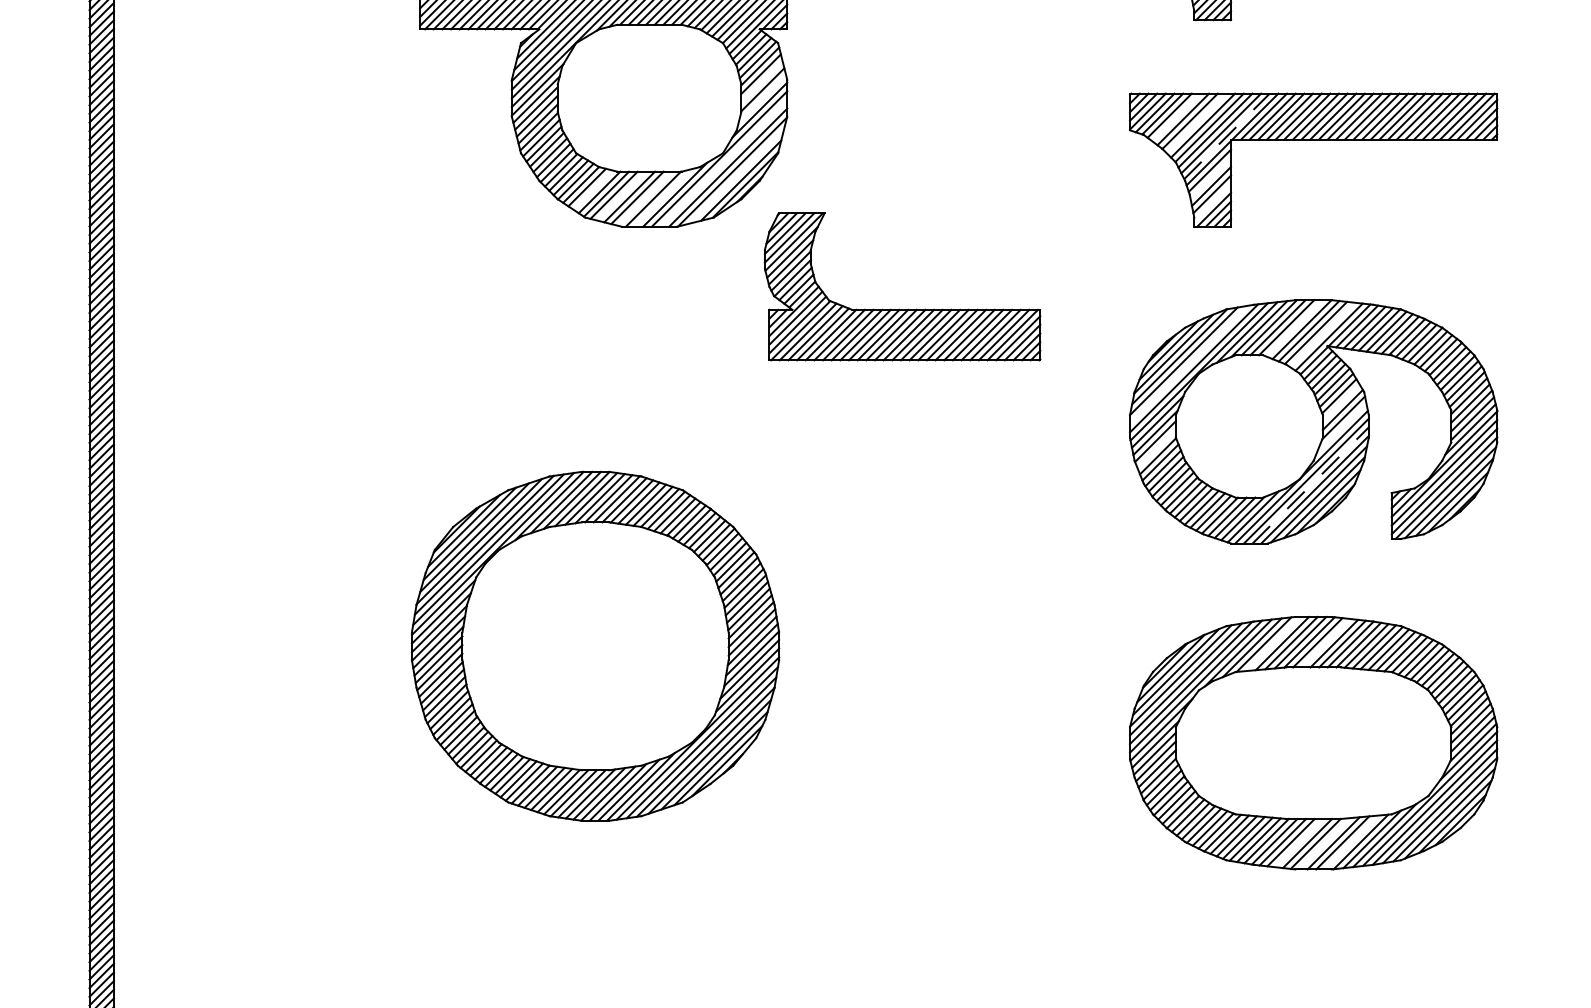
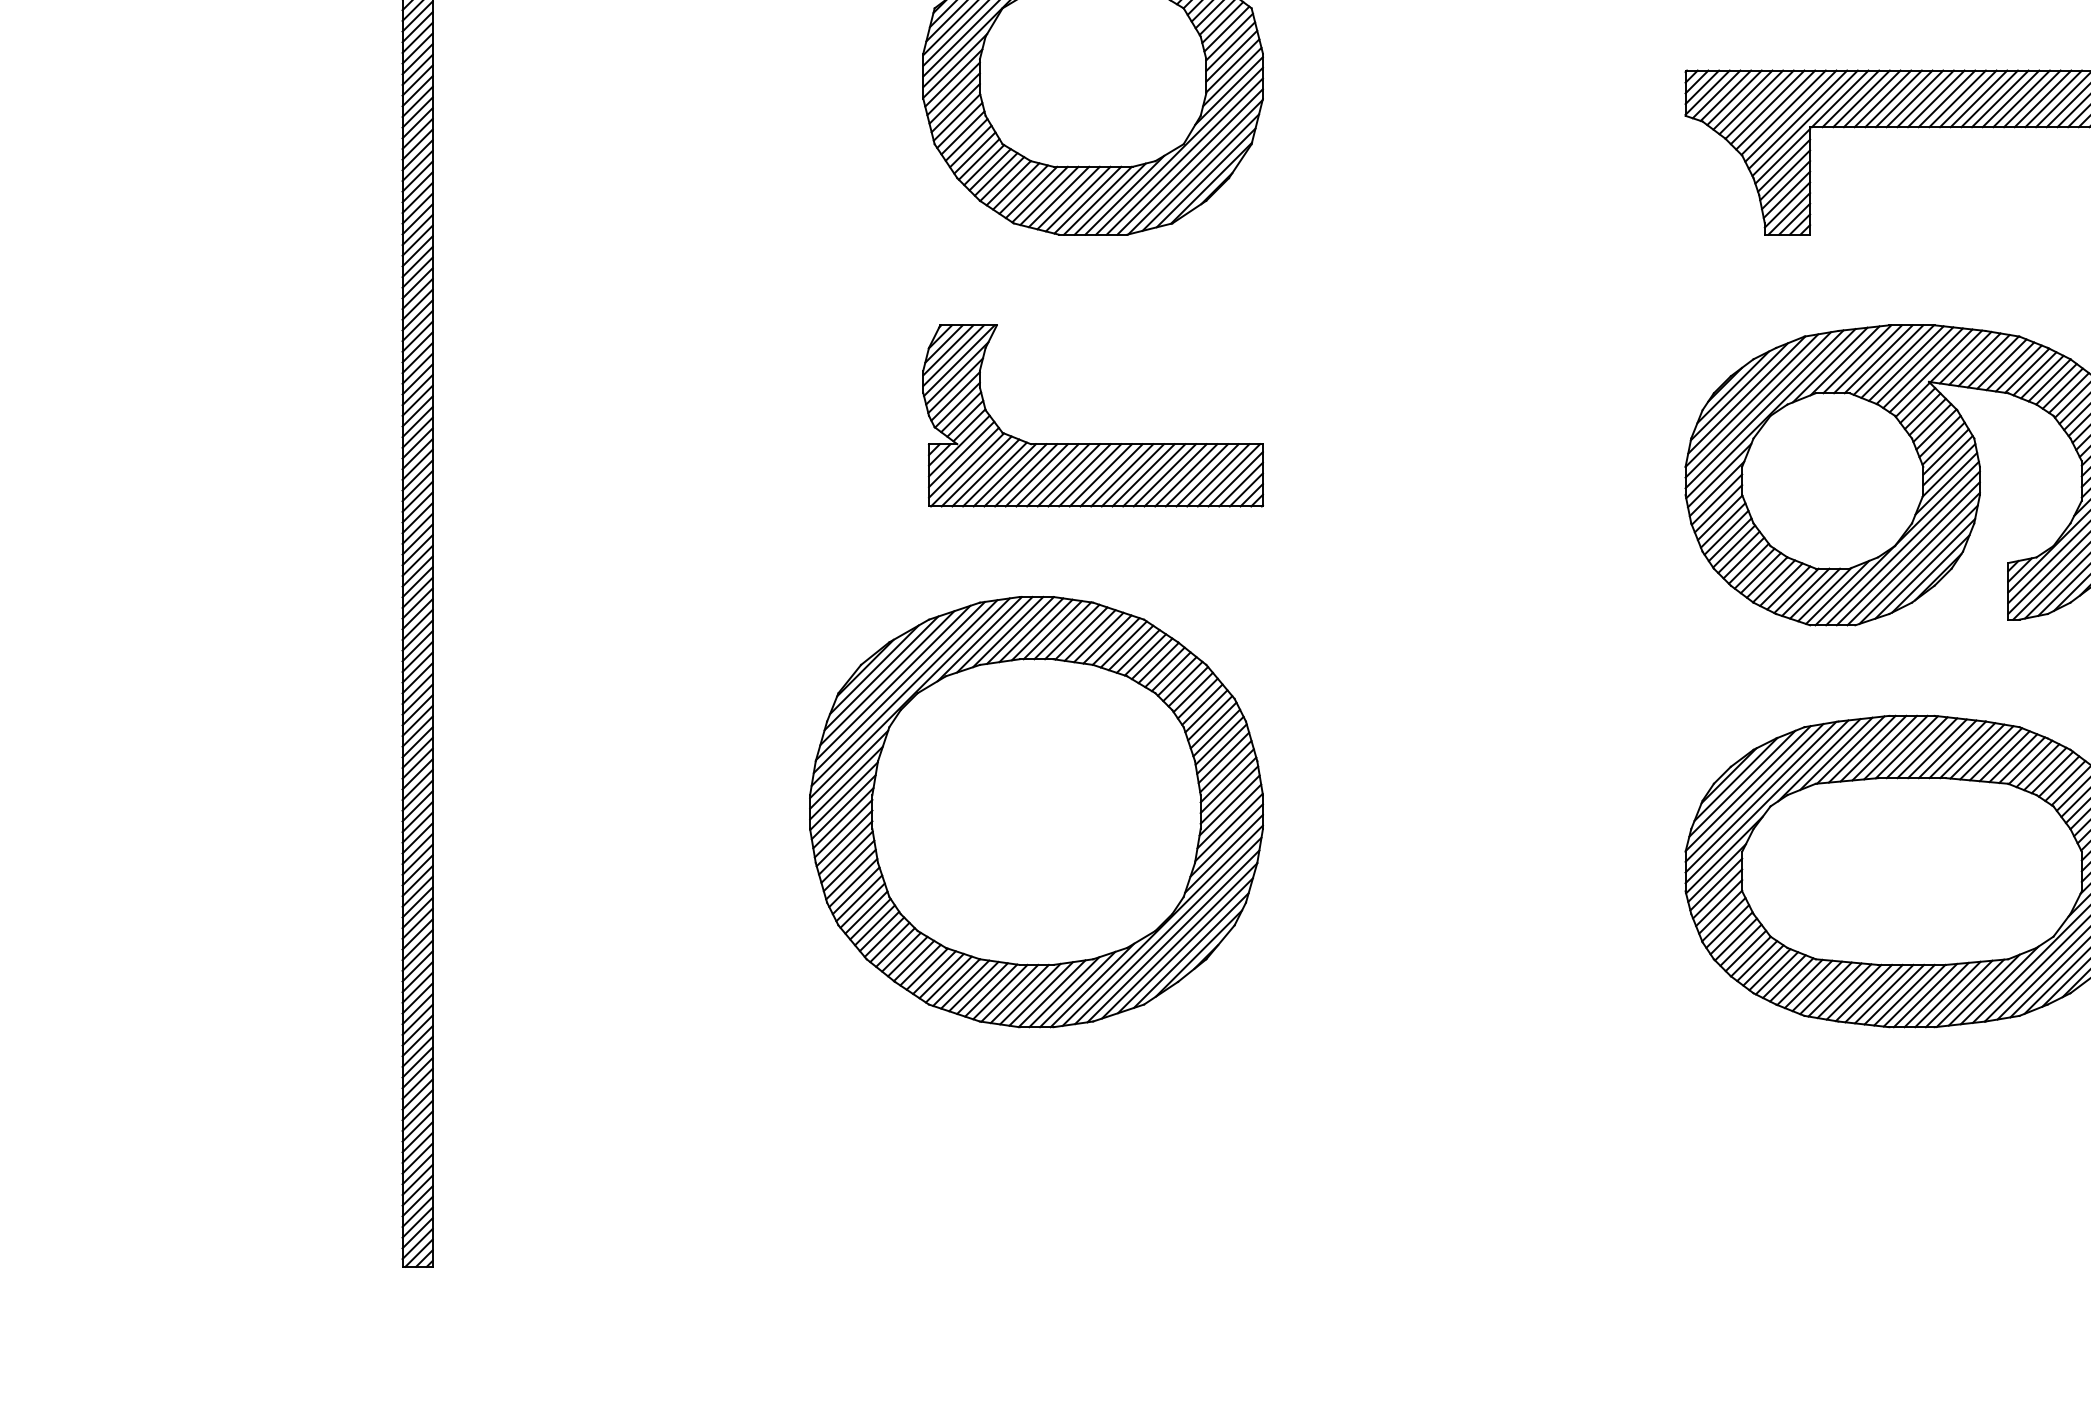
line: (761, 81) -> (1231, 55), added
line: (762, 98) -> (1232, 76), added
line: (1176, 117) -> (1742, 99), added
line: (1196, 123) -> (1767, 107), added
line: (1227, 136) -> (1805, 123), dashed -> solid
line: (723, 163) -> (1184, 156), added
line: (736, 176) -> (1200, 172), added
line: (1211, 178) -> (1785, 175), added
line: (593, 190) -> (1023, 189), added
line: (621, 195) -> (1058, 196), added
line: (662, 197) -> (1109, 198), added
line: (644, 198) -> (1087, 199), added
line: (1212, 202) -> (1787, 204), added
part: (902, 309) -> (1092, 443), moved
line: (1294, 327) -> (1888, 359), added
line: (1322, 335) -> (1922, 368), added
line: (1189, 364) -> (1758, 404), added
line: (1340, 402) -> (1945, 451), added
line: (1341, 428) -> (1946, 483), added
line: (1156, 448) -> (1718, 508), added
line: (1310, 485) -> (1908, 553), dashed -> solid
line: (1272, 643) -> (1861, 748), added
line: (1326, 643) -> (1927, 748), added
part: (595, 646) -> (1036, 812), moved
line: (1299, 842) -> (1894, 994), added
line: (1351, 842) -> (1958, 993), added
line: (1324, 843) -> (1925, 995), added

